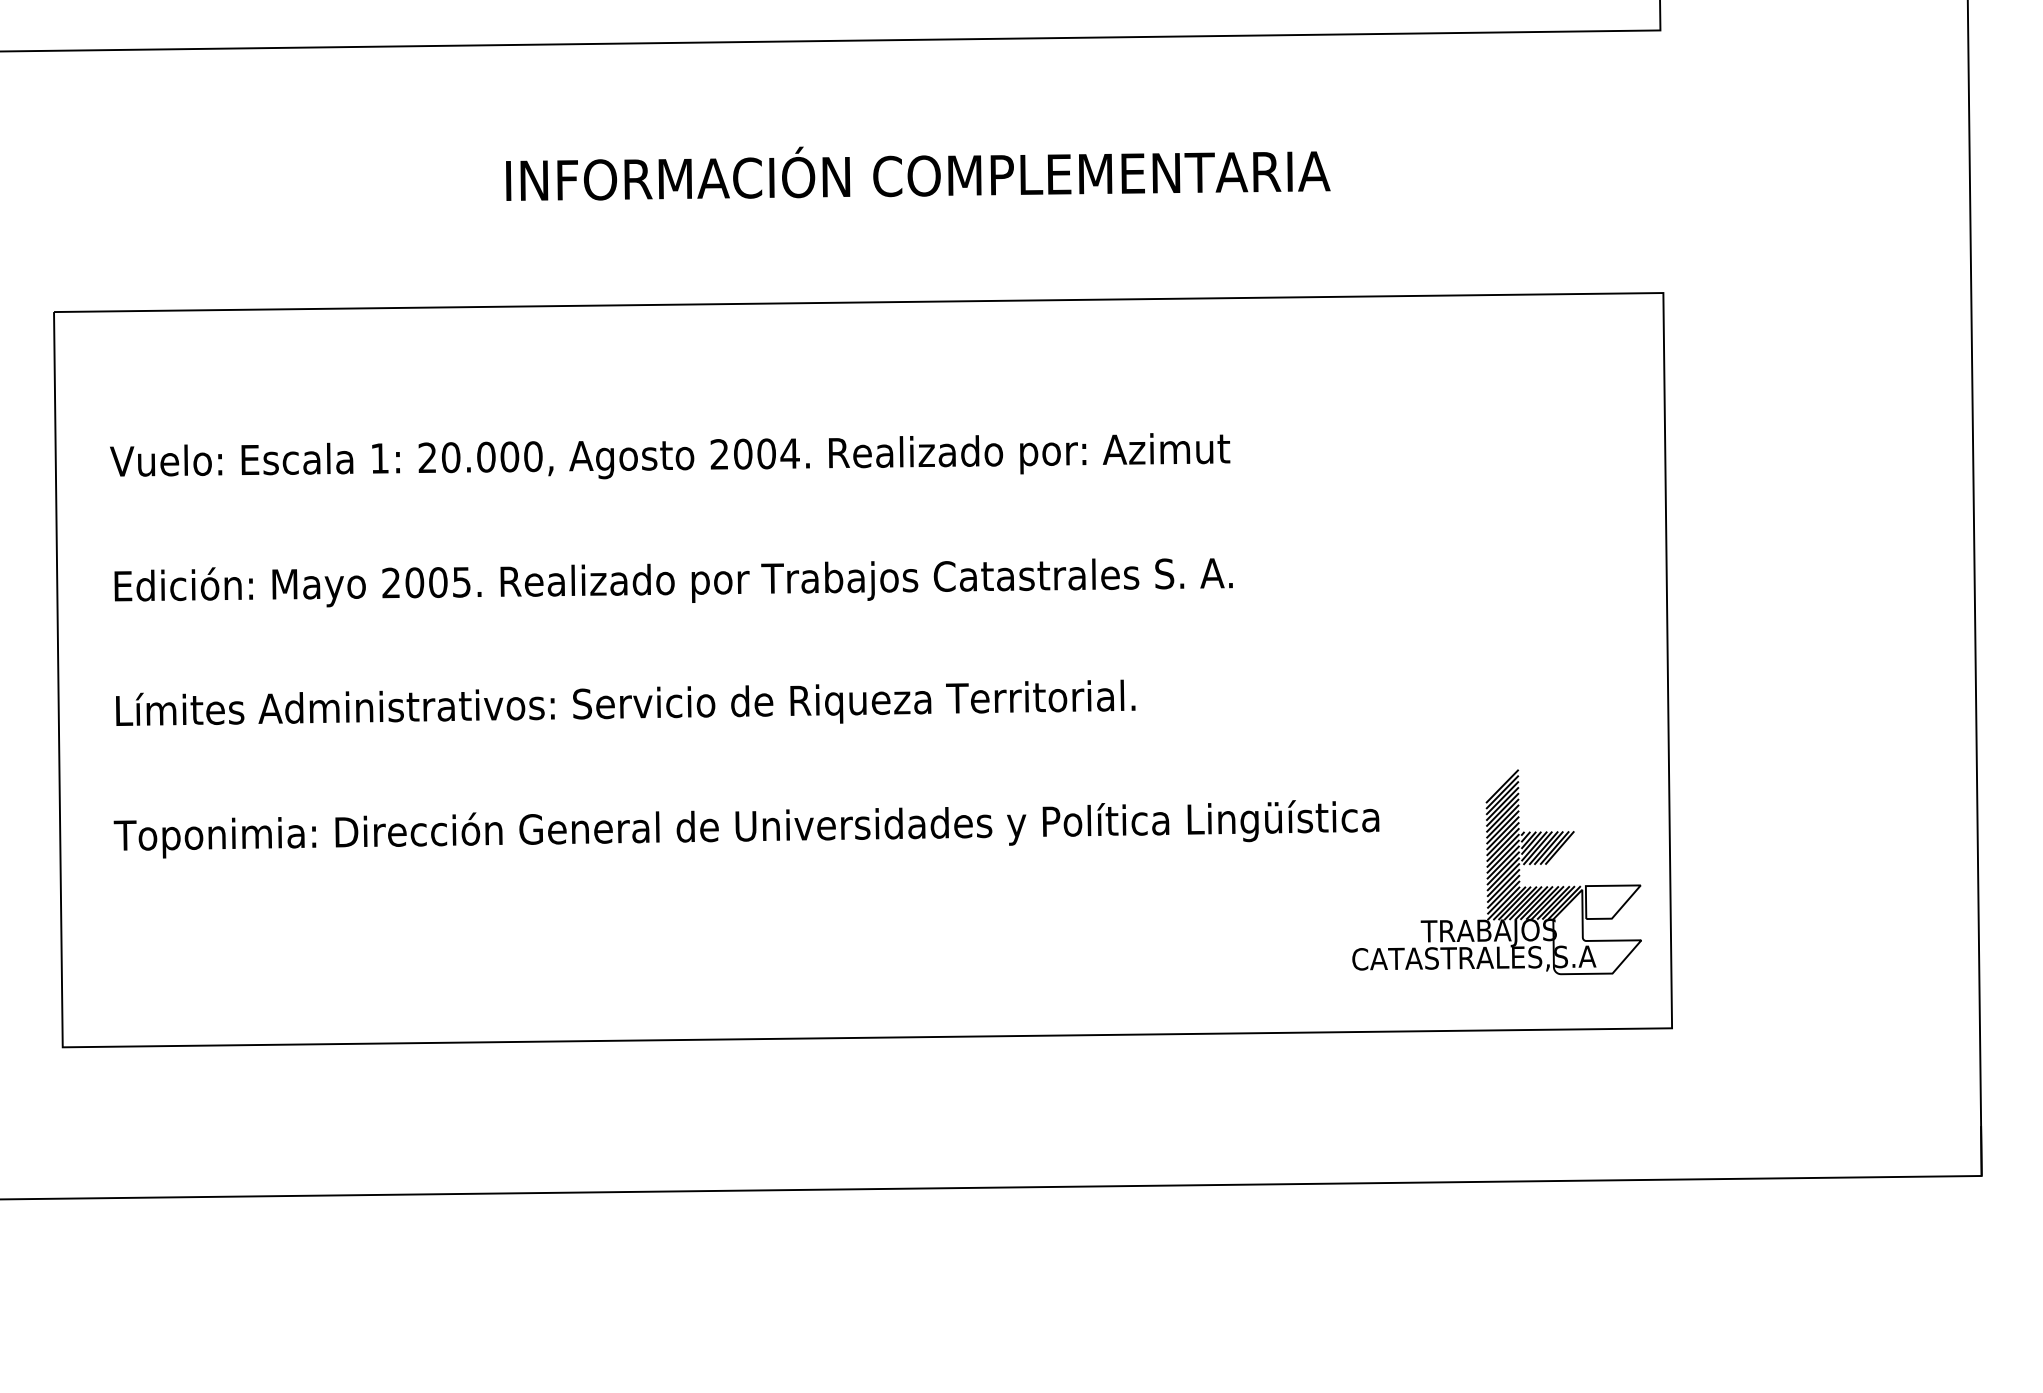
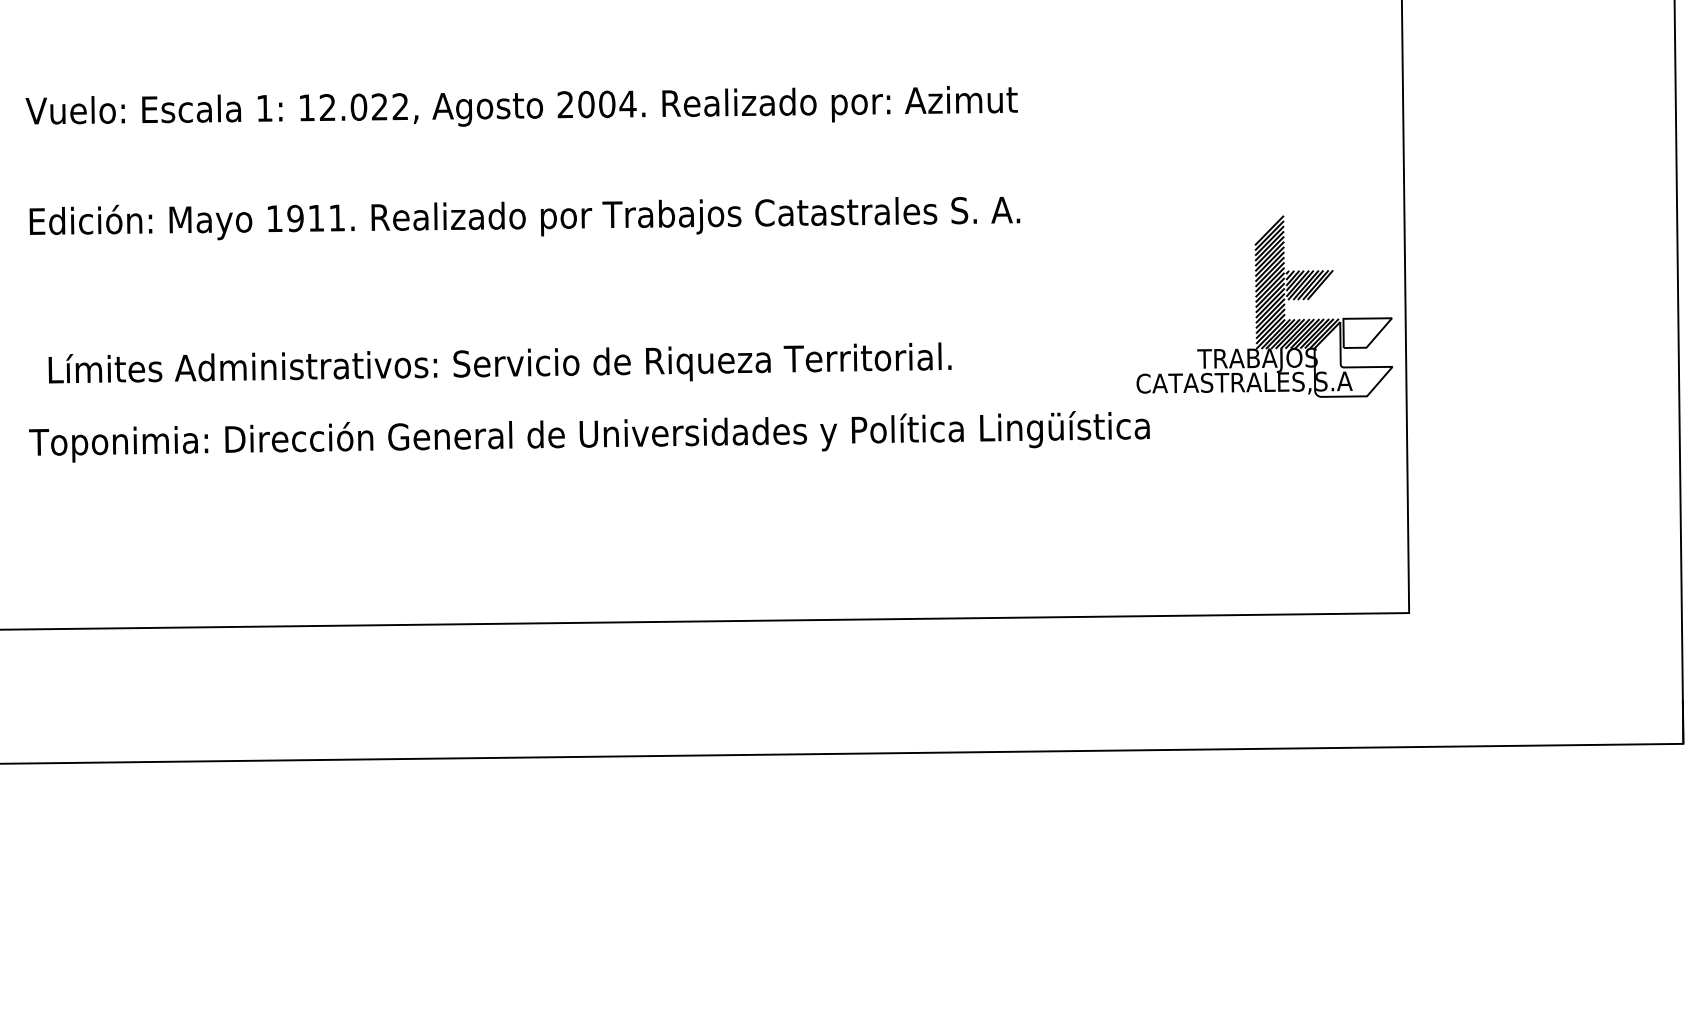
text: (480, 457) -> (353, 107), 20.000, -> 12.022,
text: (426, 582) -> (305, 218), 2005. -> 1911.
text: (625, 702) -> (499, 362), moved
part: (1496, 872) -> (1264, 306), moved

